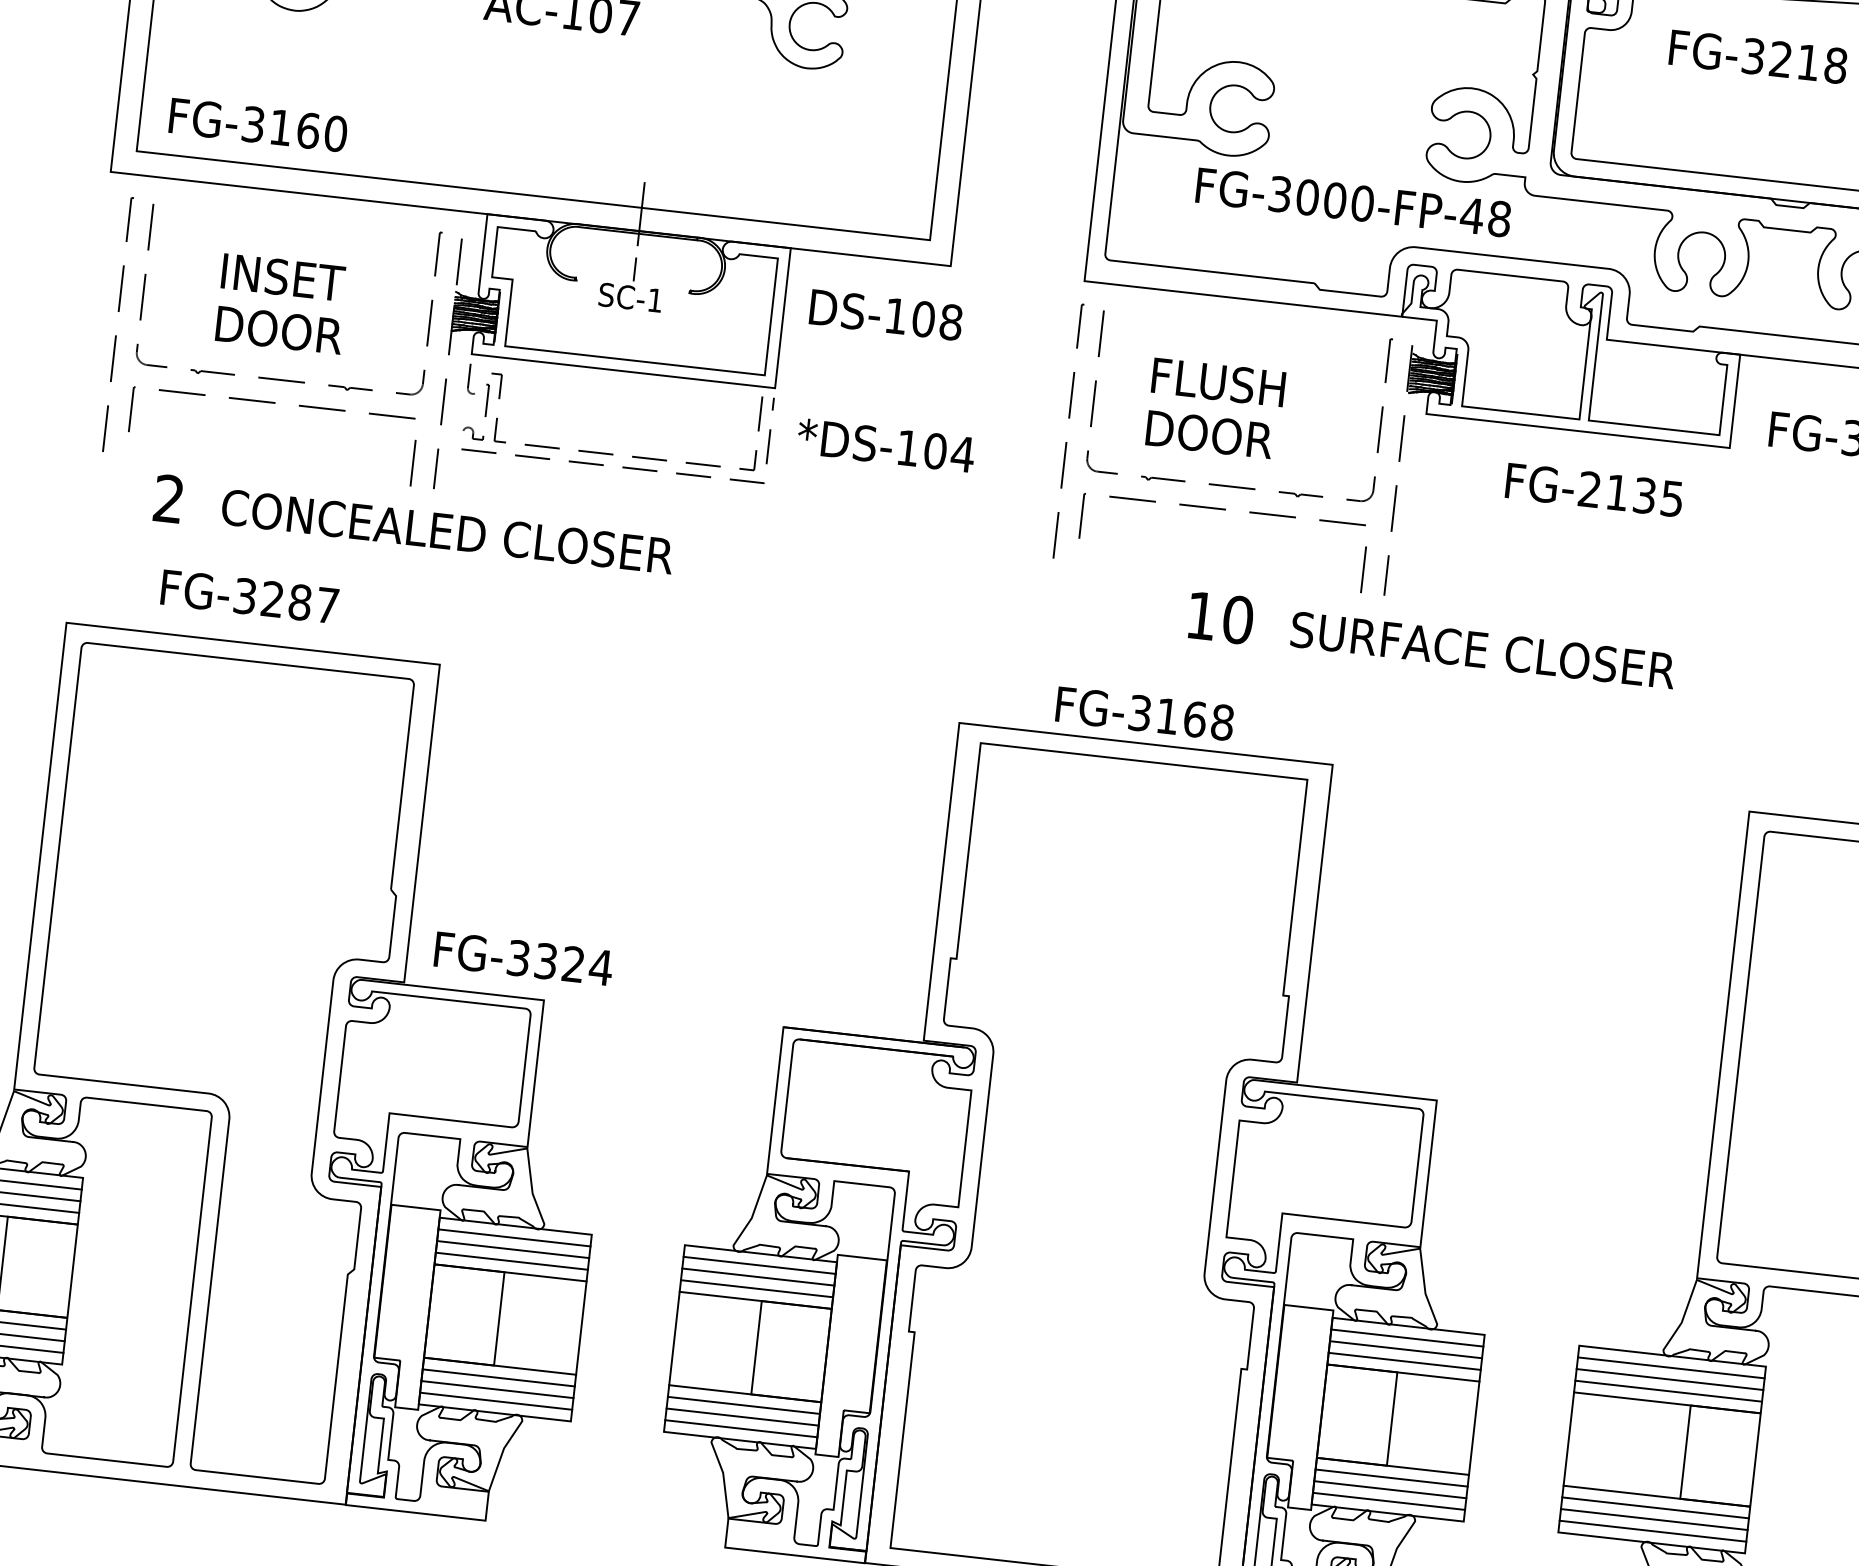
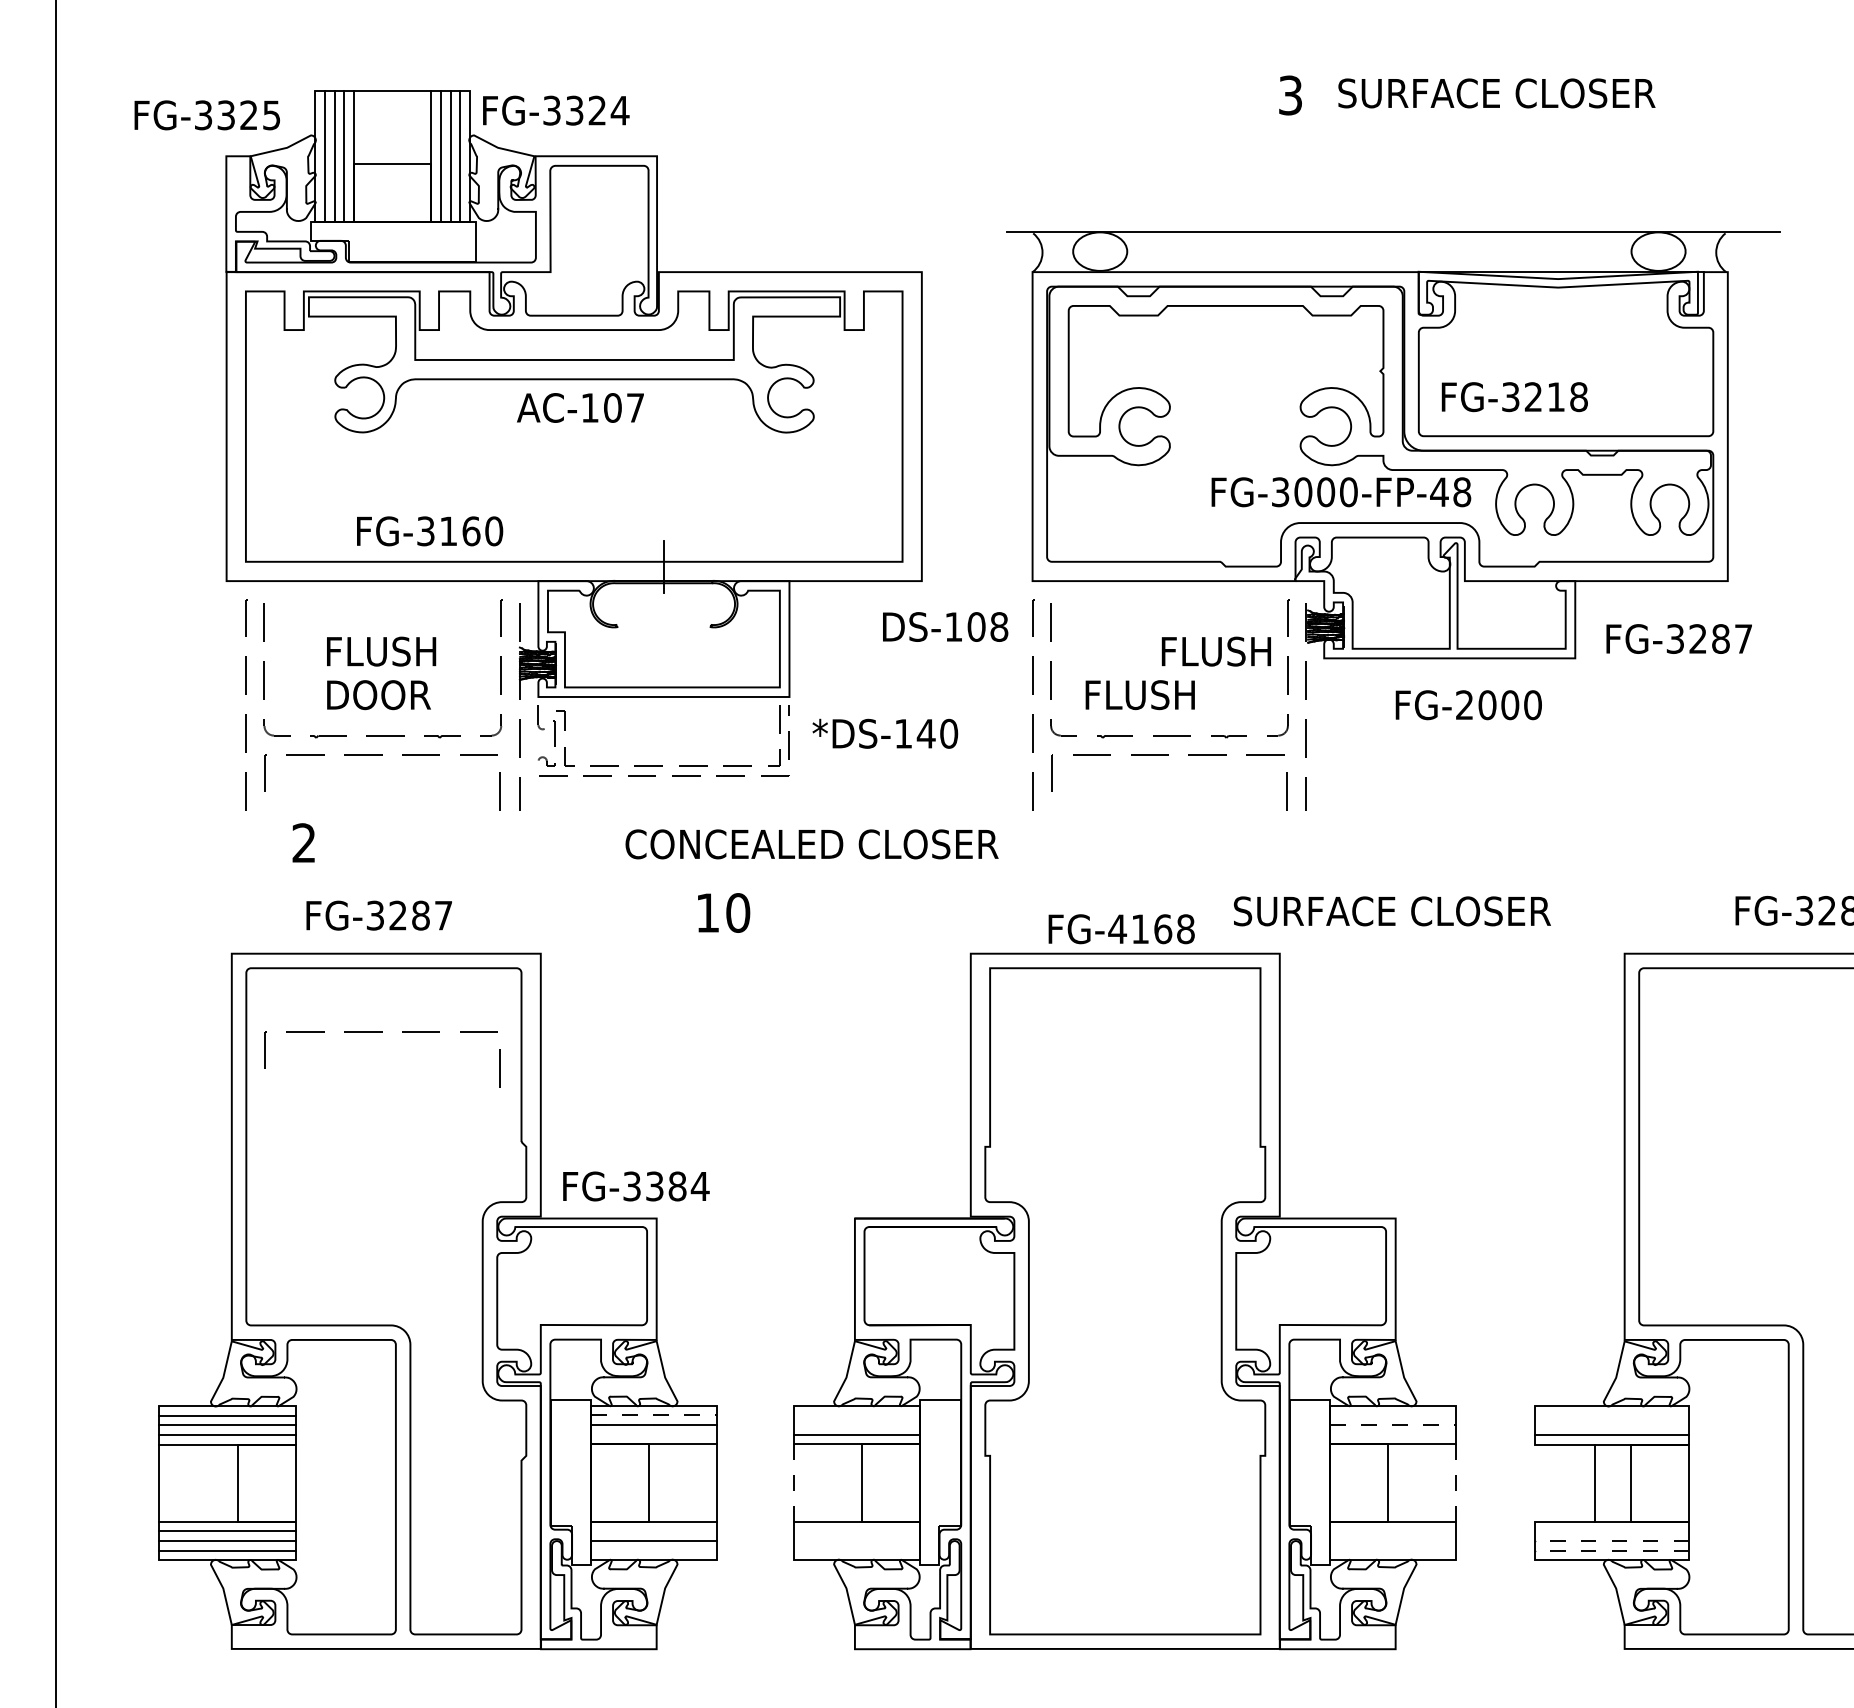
text: (1757, 57) -> (1514, 397), moved
text: (258, 125) -> (430, 531), moved
text: (1353, 202) -> (1341, 492), moved
text: (290, 278) -> (383, 651), INSET -> FLUSH
part: (631, 283) -> (662, 624), removed
text: (886, 314) -> (945, 626), moved
text: (1217, 382) -> (1215, 651), moved
text: (1201, 434) -> (1142, 695), DOOR -> FLUSH
text: (949, 452) -> (937, 733), *DS-104 -> *DS-140
text: (1643, 496) -> (1509, 705), FG-2135 -> FG-2000
text: (447, 531) -> (811, 844), moved
text: (1221, 617) -> (724, 912), moved
text: (1482, 650) -> (1391, 911), moved
text: (1139, 713) -> (1117, 929), FG-3168 -> FG-4168
line: (237, 738) -> (382, 1032), added
text: (573, 964) -> (677, 1186), FG-3324 -> FG-3384
line: (514, 1238) -> (654, 1415), solid -> dashed
line: (512, 1260) -> (654, 1434), removed
line: (759, 1265) -> (857, 1415), removed
line: (758, 1277) -> (857, 1425), removed
line: (1407, 1338) -> (1393, 1415), removed
line: (674, 1339) -> (794, 1483), solid -> dashed
line: (1406, 1350) -> (1393, 1425), solid -> dashed
line: (1404, 1361) -> (1393, 1434), removed
line: (1670, 1367) -> (1611, 1415), removed
line: (498, 1378) -> (654, 1531), removed
line: (1669, 1379) -> (1611, 1425), removed
line: (496, 1401) -> (654, 1550), removed
line: (744, 1405) -> (857, 1531), removed
line: (742, 1416) -> (857, 1540), removed
line: (741, 1428) -> (857, 1550), removed
line: (1474, 1428) -> (1456, 1483), solid -> dashed
line: (1568, 1438) -> (1594, 1482), moved
line: (1391, 1478) -> (1393, 1531), removed
line: (1390, 1489) -> (1393, 1540), removed
line: (1389, 1501) -> (1393, 1550), removed
line: (1655, 1507) -> (1611, 1531), removed
line: (1653, 1519) -> (1611, 1541), solid -> dashed
line: (1652, 1530) -> (1611, 1550), solid -> dashed

